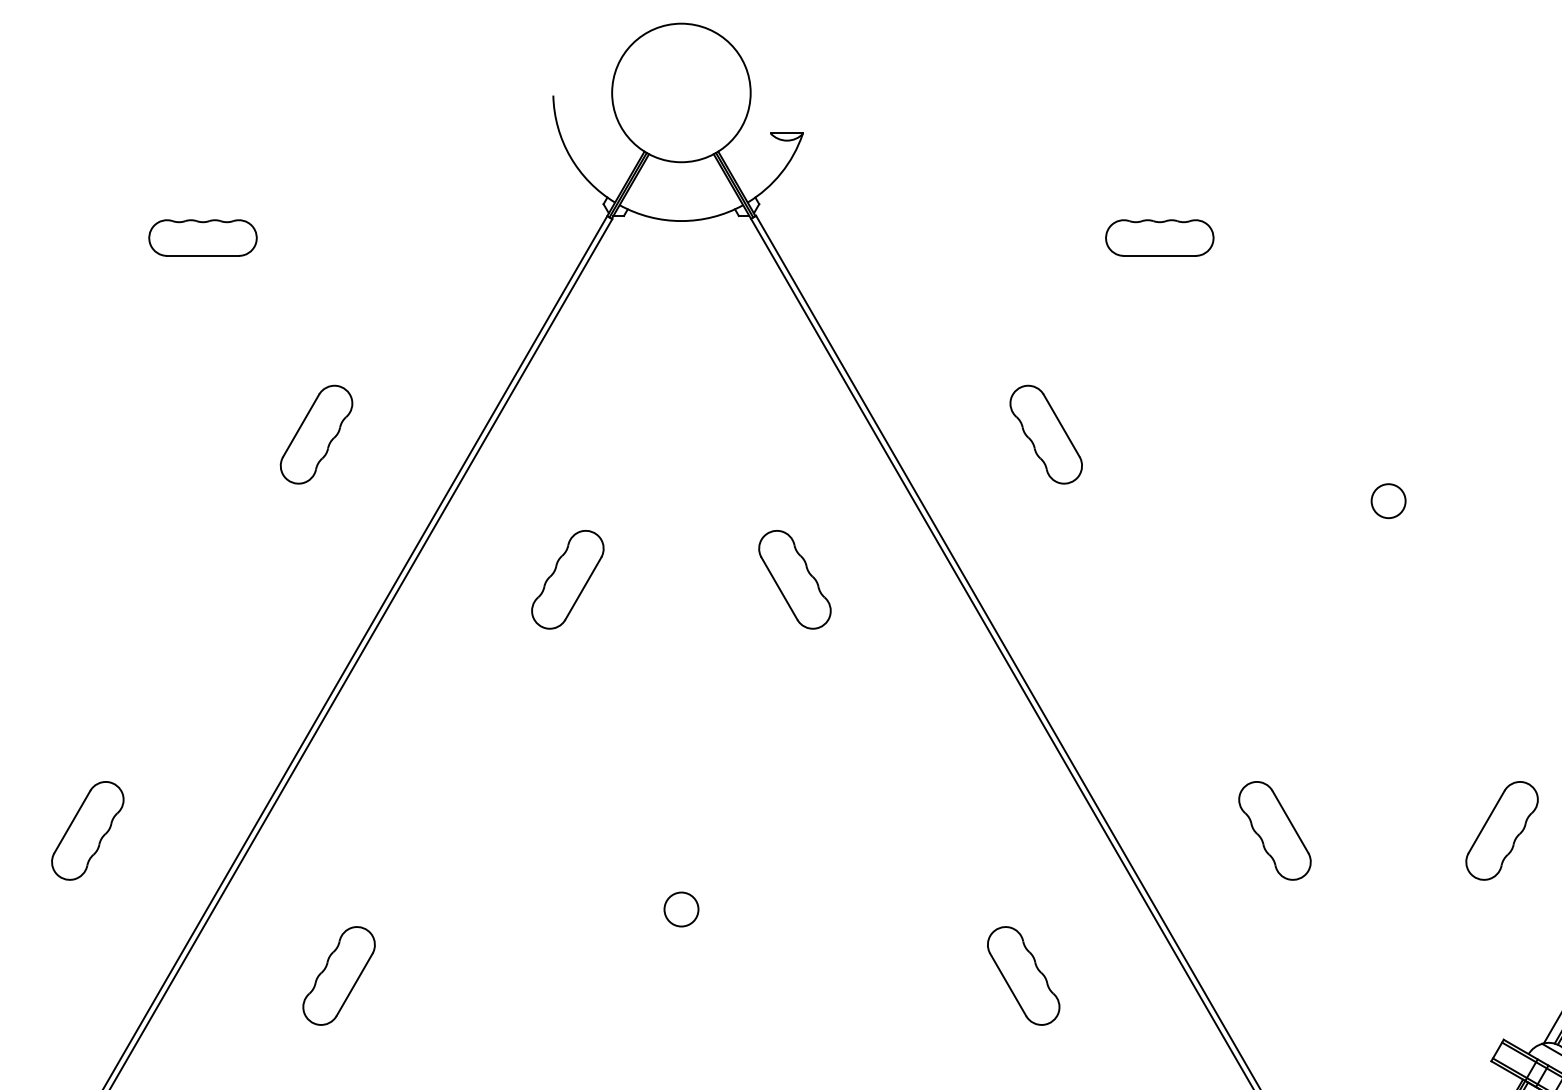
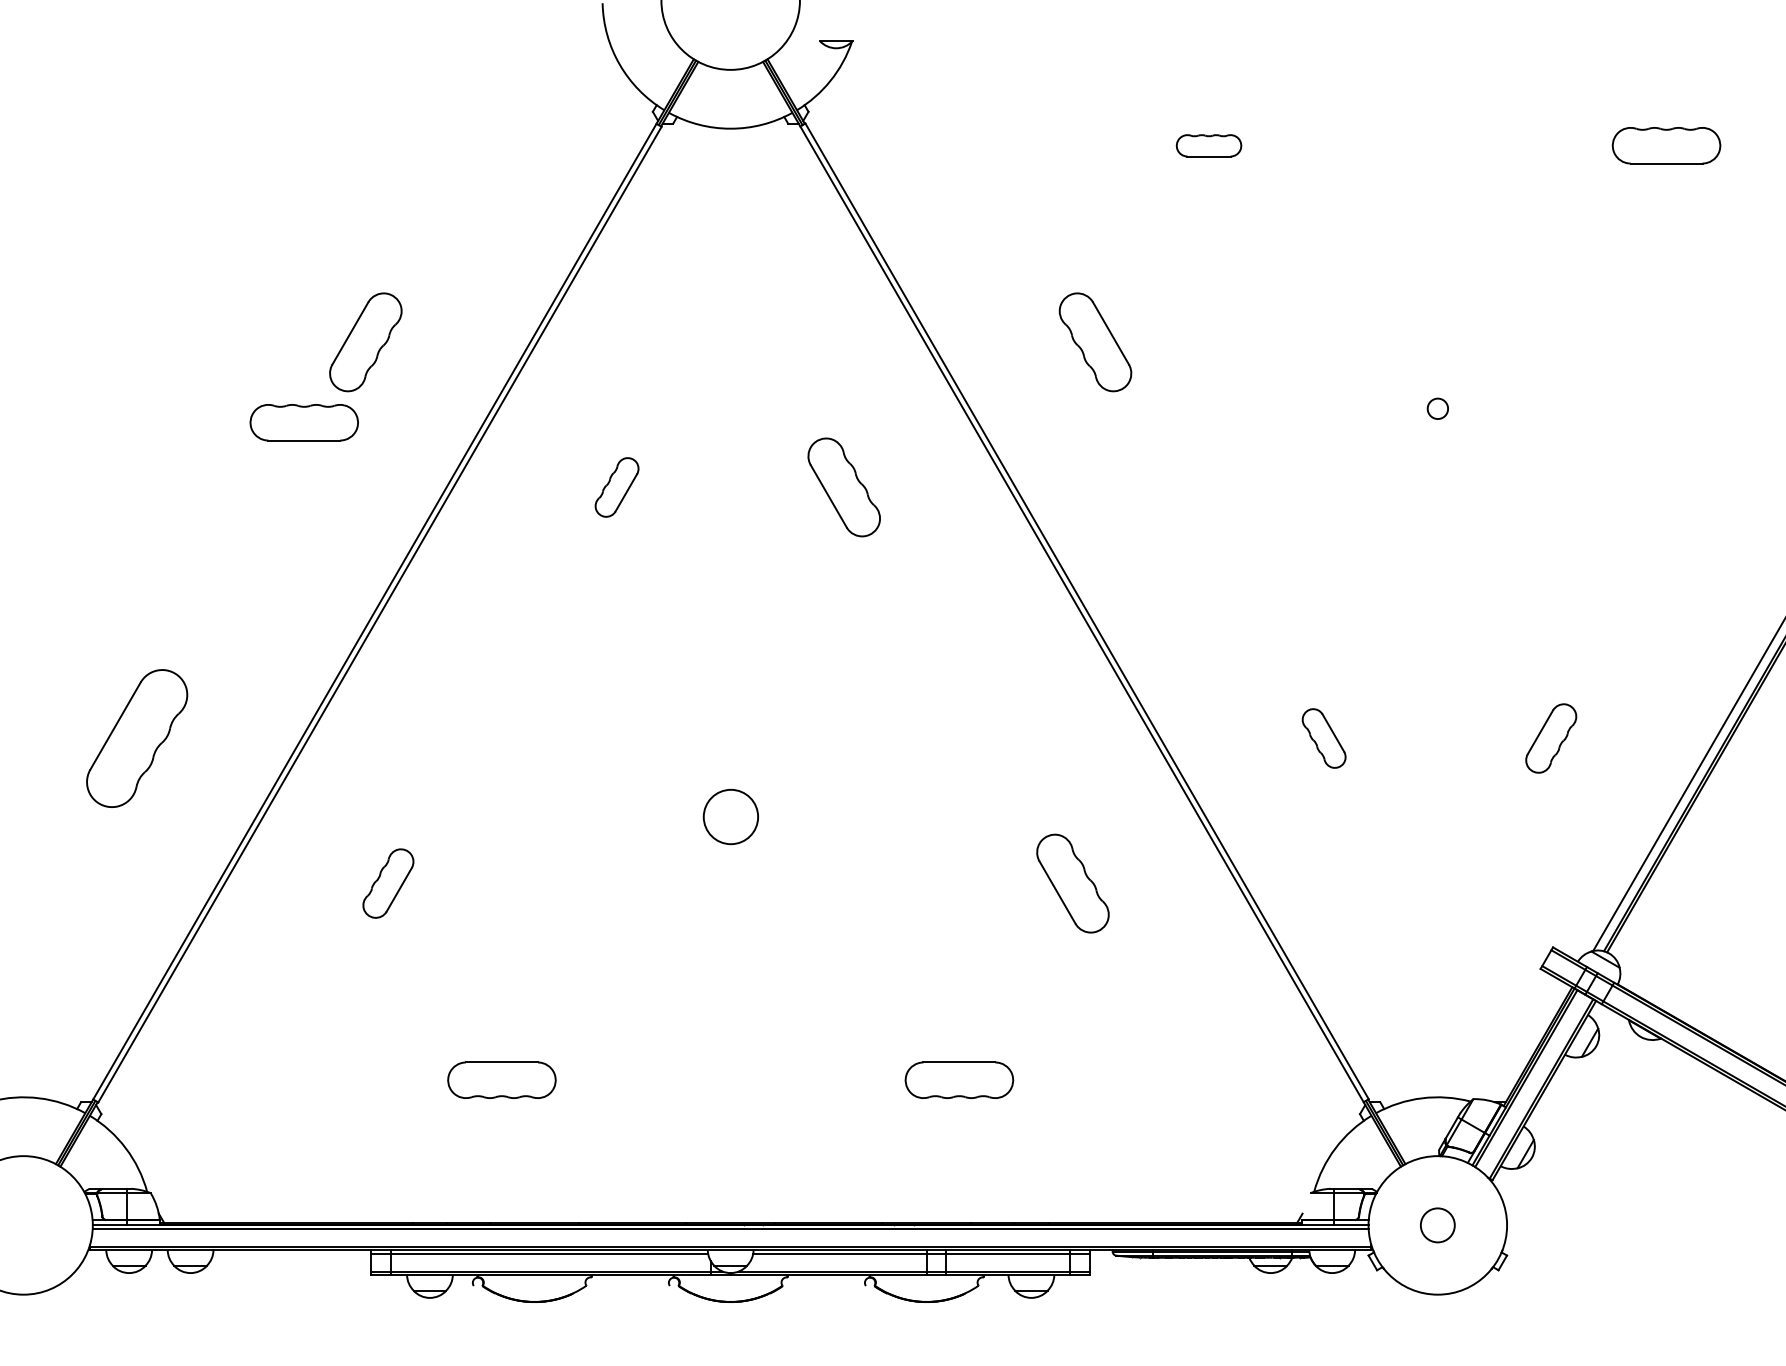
part: (202, 237) -> (303, 422), moved
part: (1159, 237) -> (1208, 145), size x0.6
circle: (1388, 500) -> (1437, 408), size x0.6
part: (567, 579) -> (616, 487), size x0.6
part: (87, 830) -> (136, 738), size x1.4
part: (1274, 830) -> (1323, 738), size x0.6
part: (1501, 830) -> (1550, 738), size x0.7
circle: (681, 909) -> (730, 817), size x1.6
part: (339, 975) -> (388, 883), size x0.7

